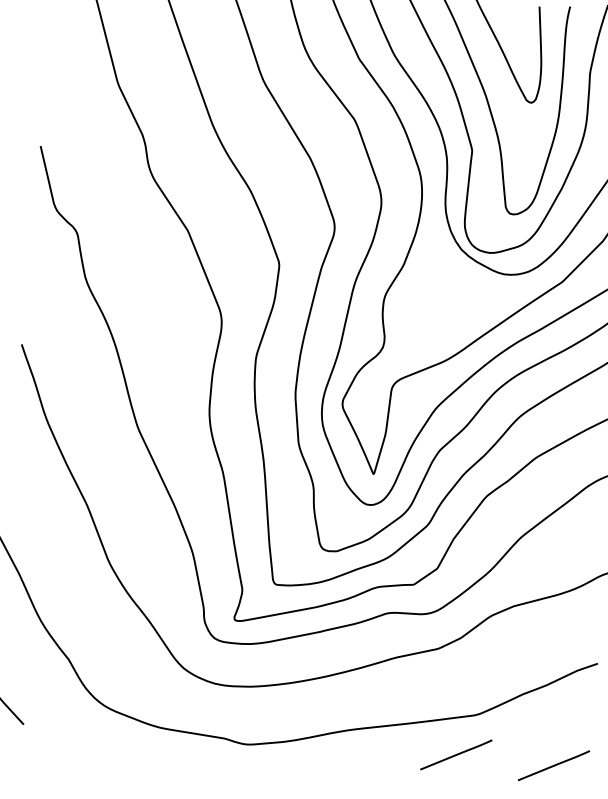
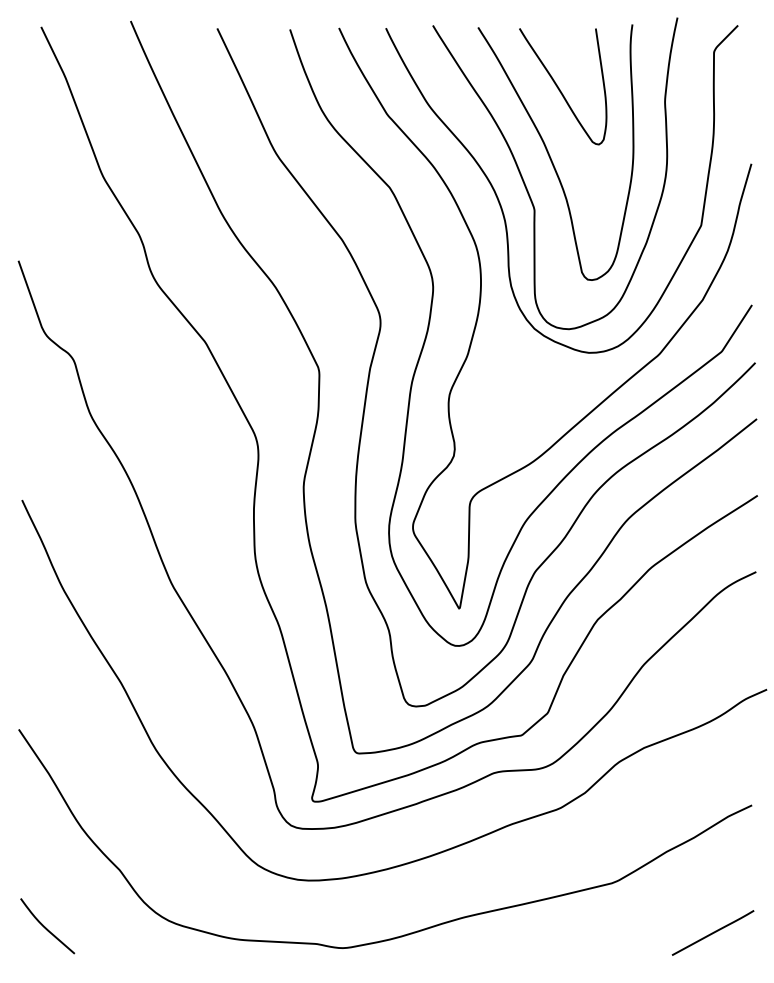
line: (455, 754) -> (594, 932), removed

